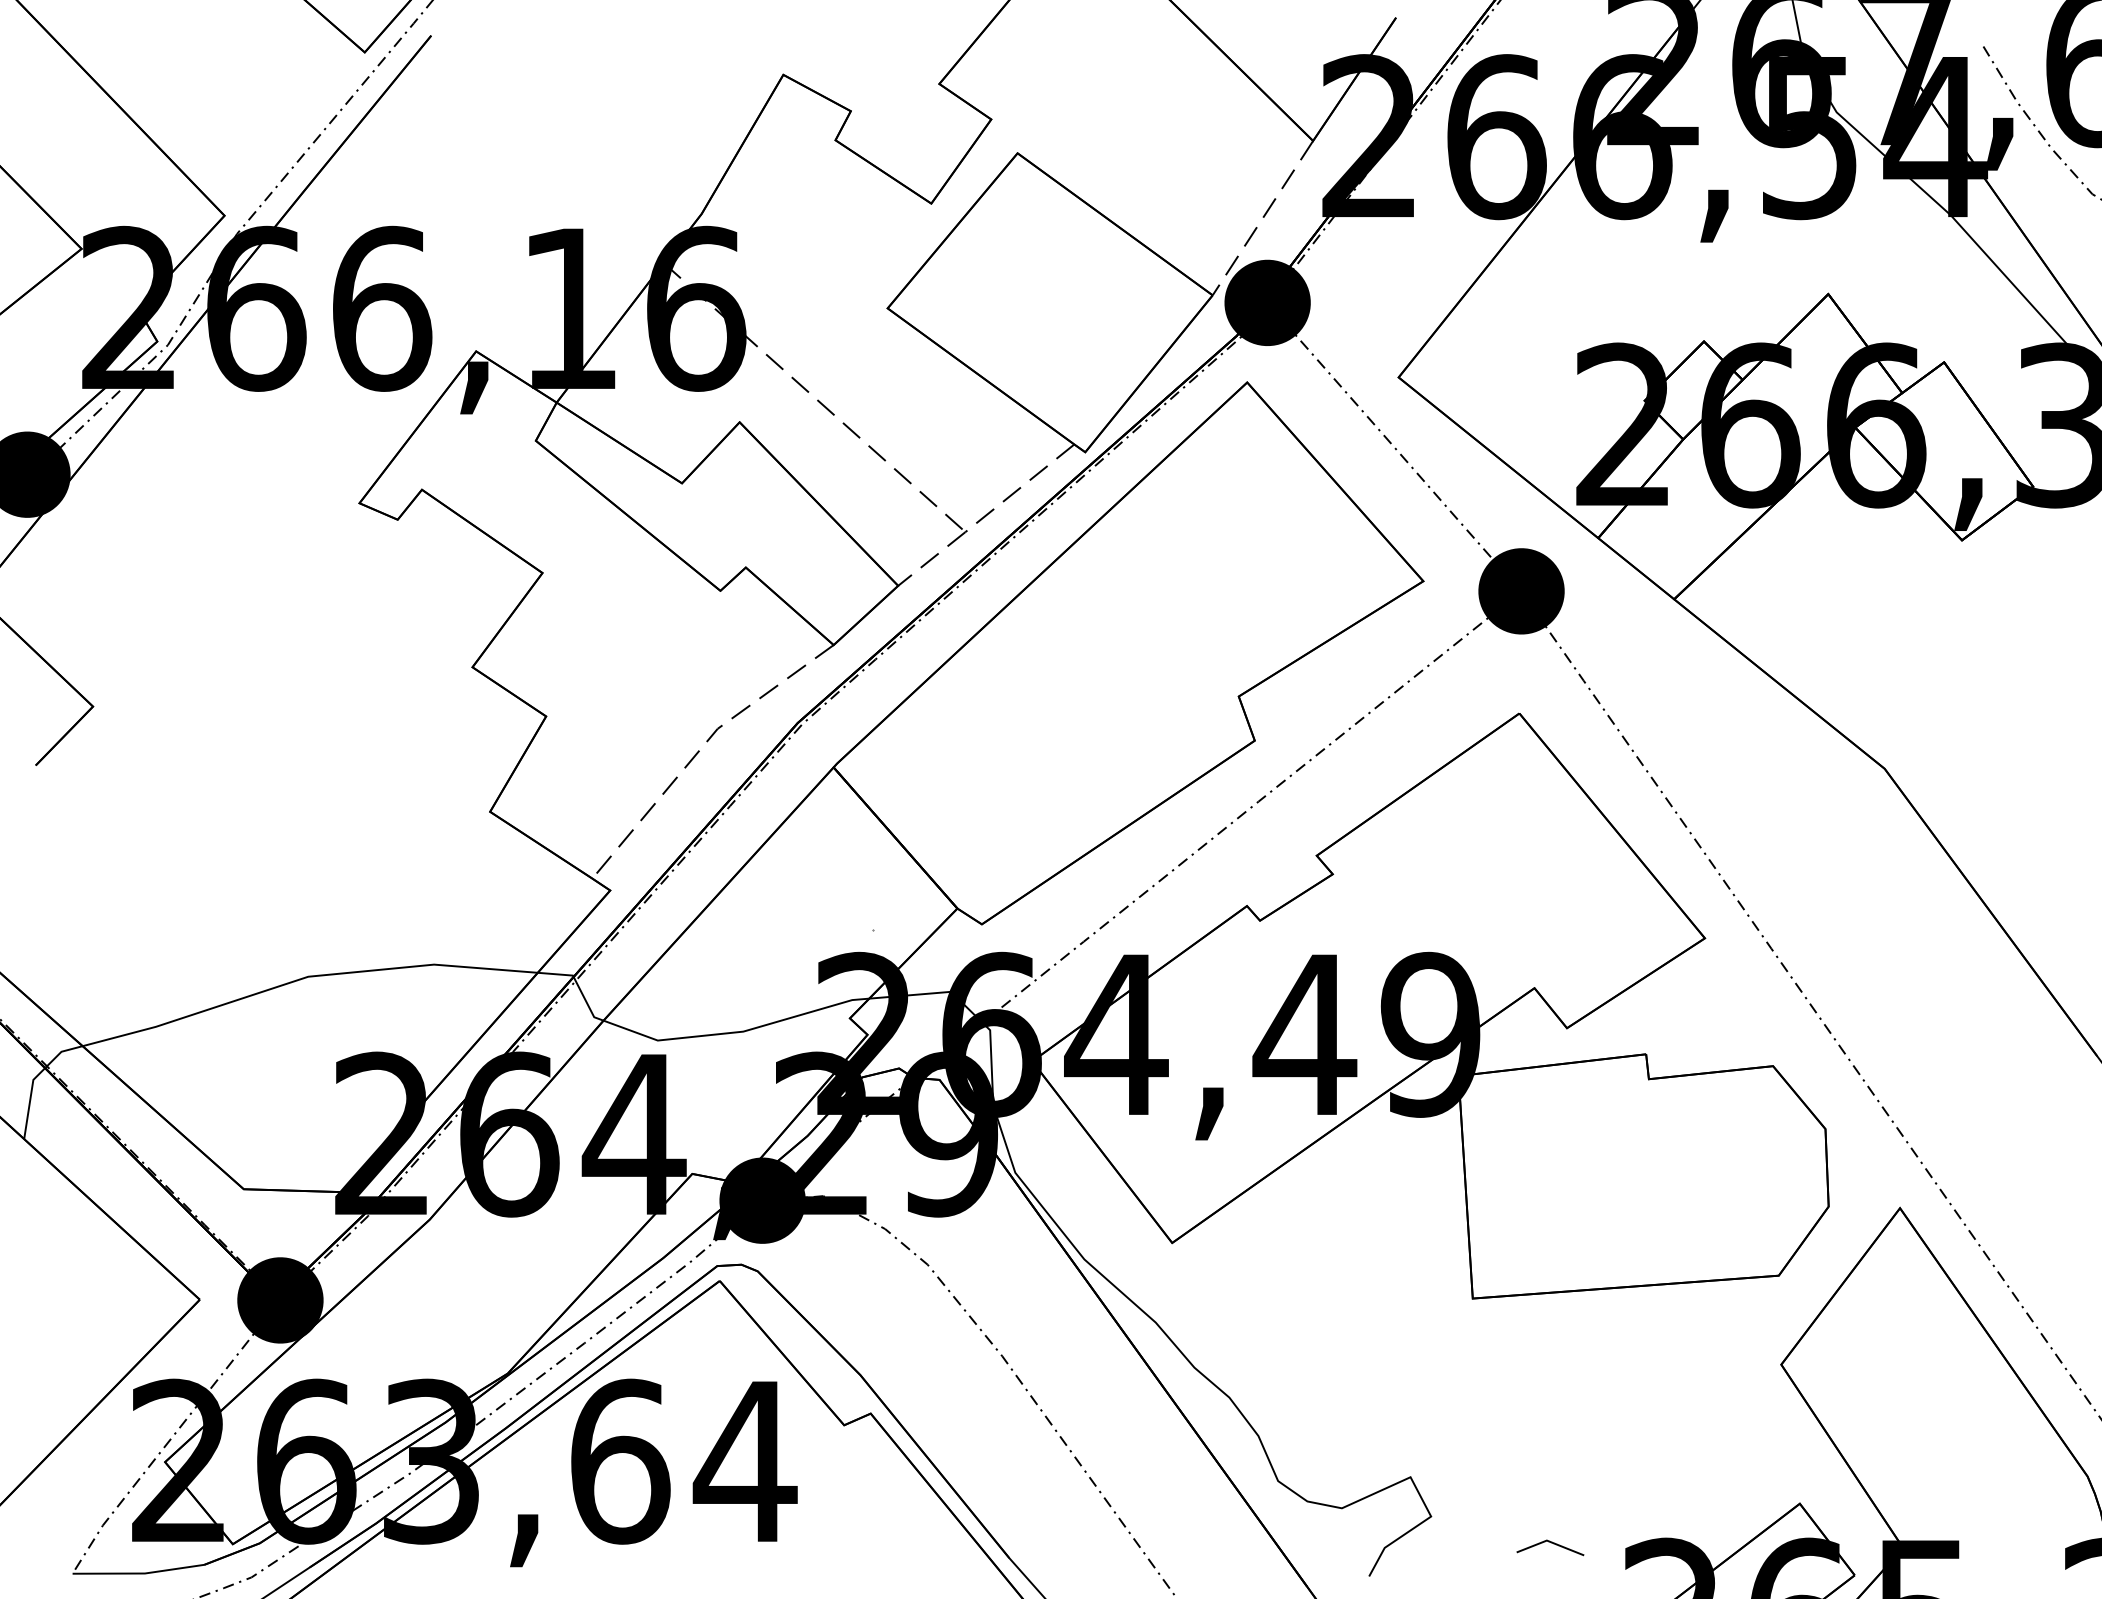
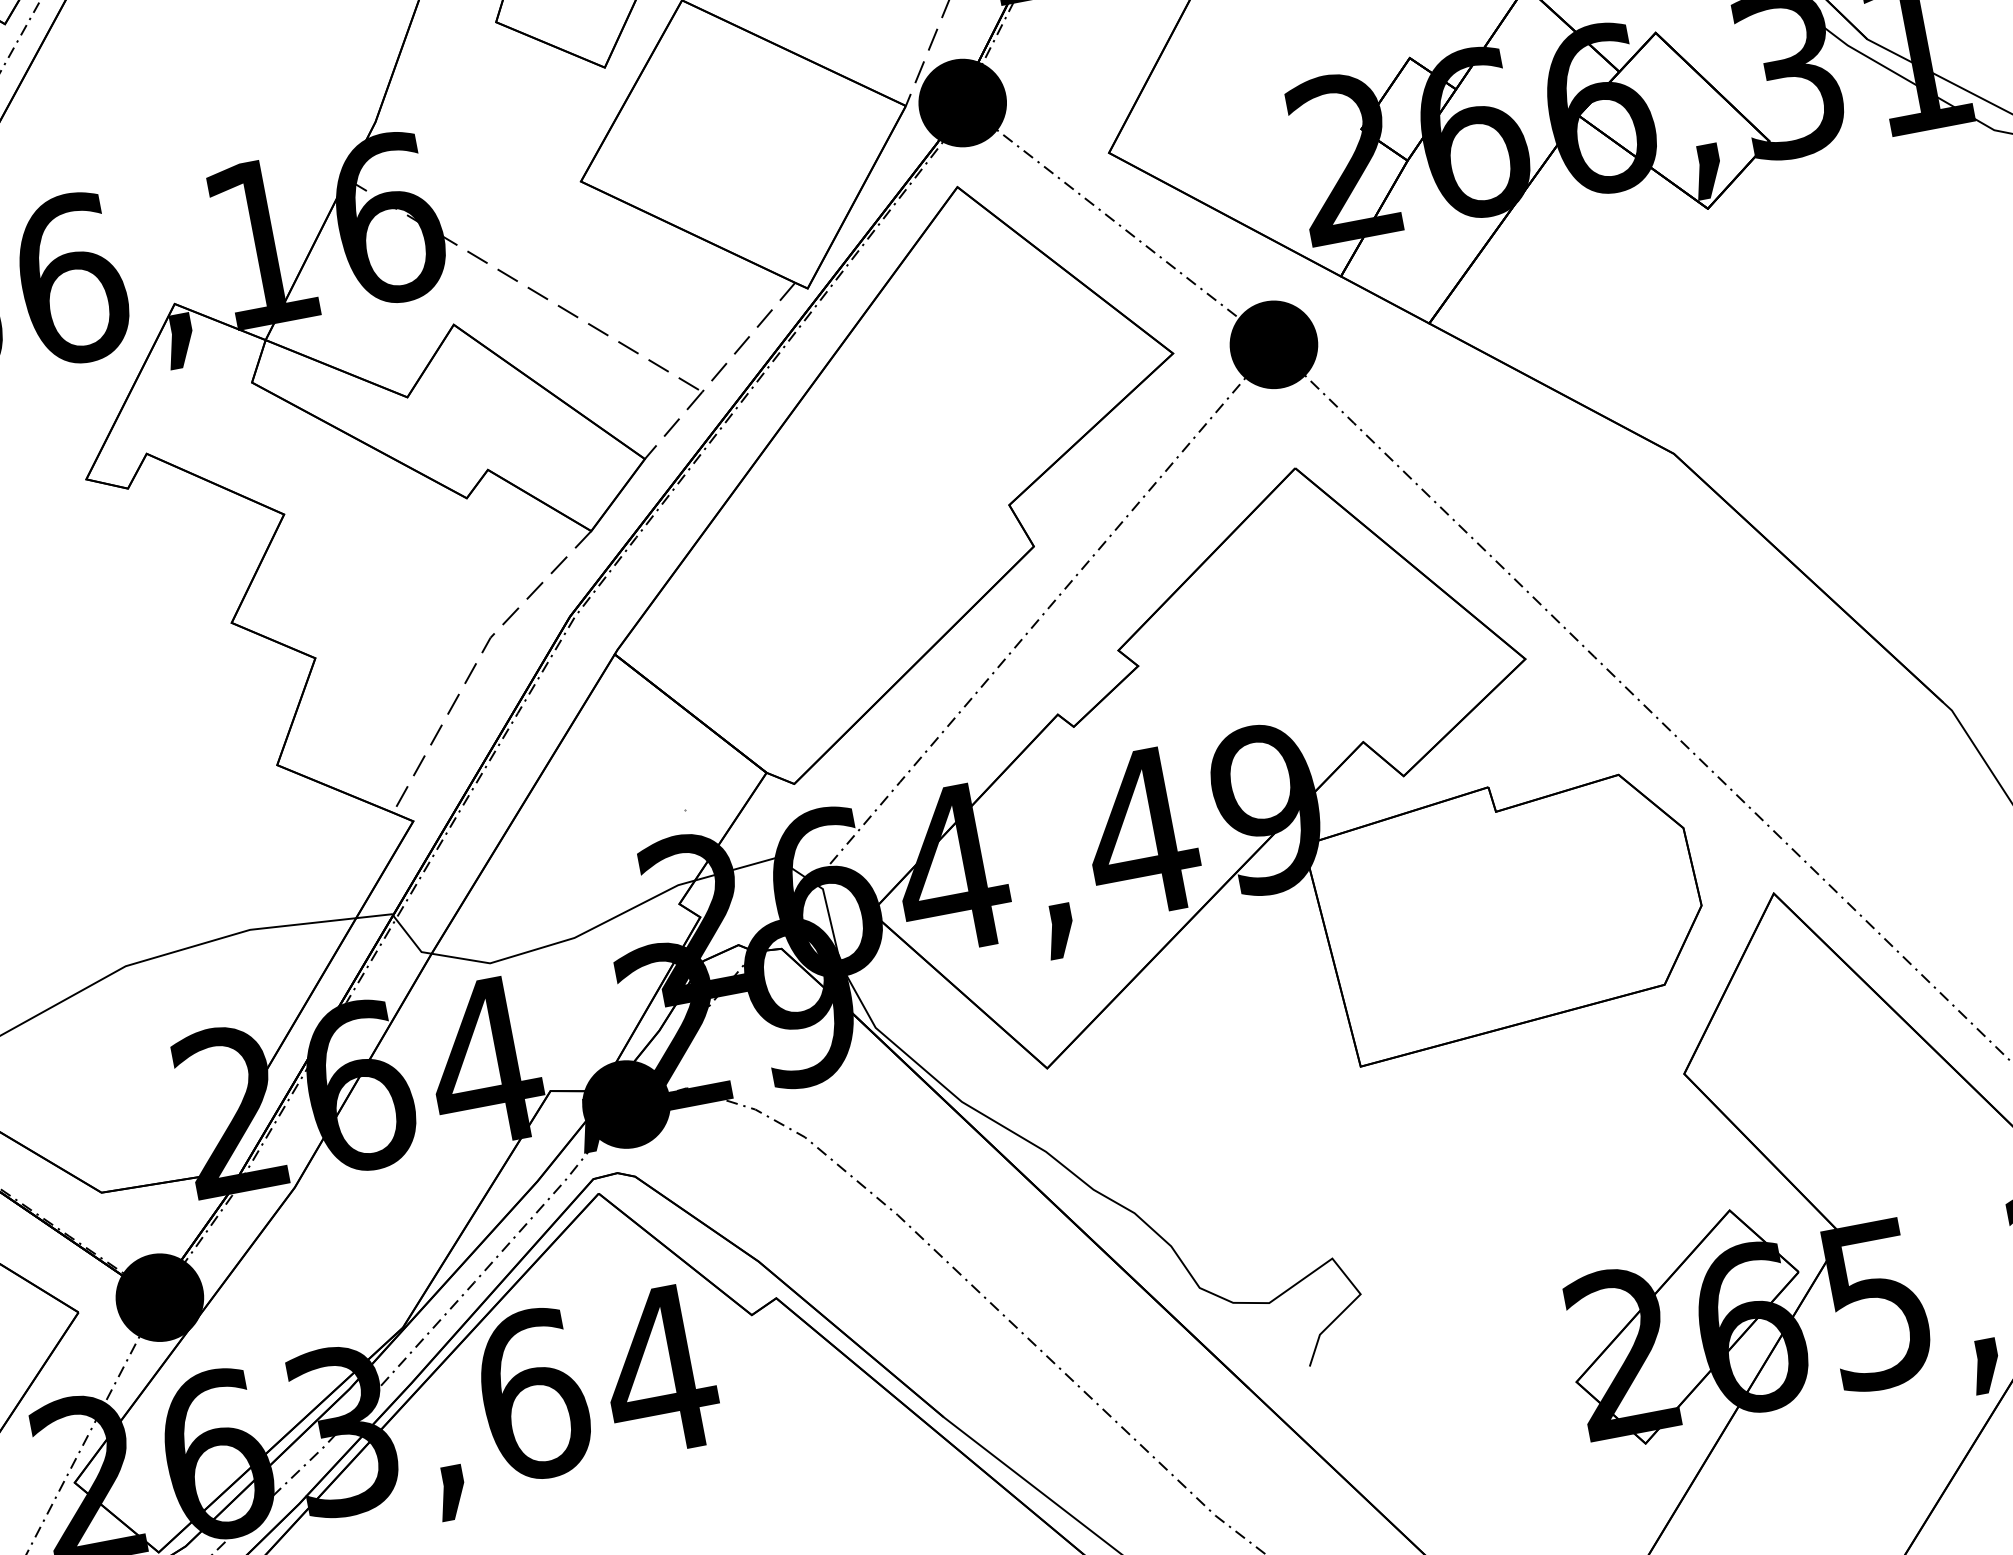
line: (1551, 1543) -> (1487, 1298), removed

